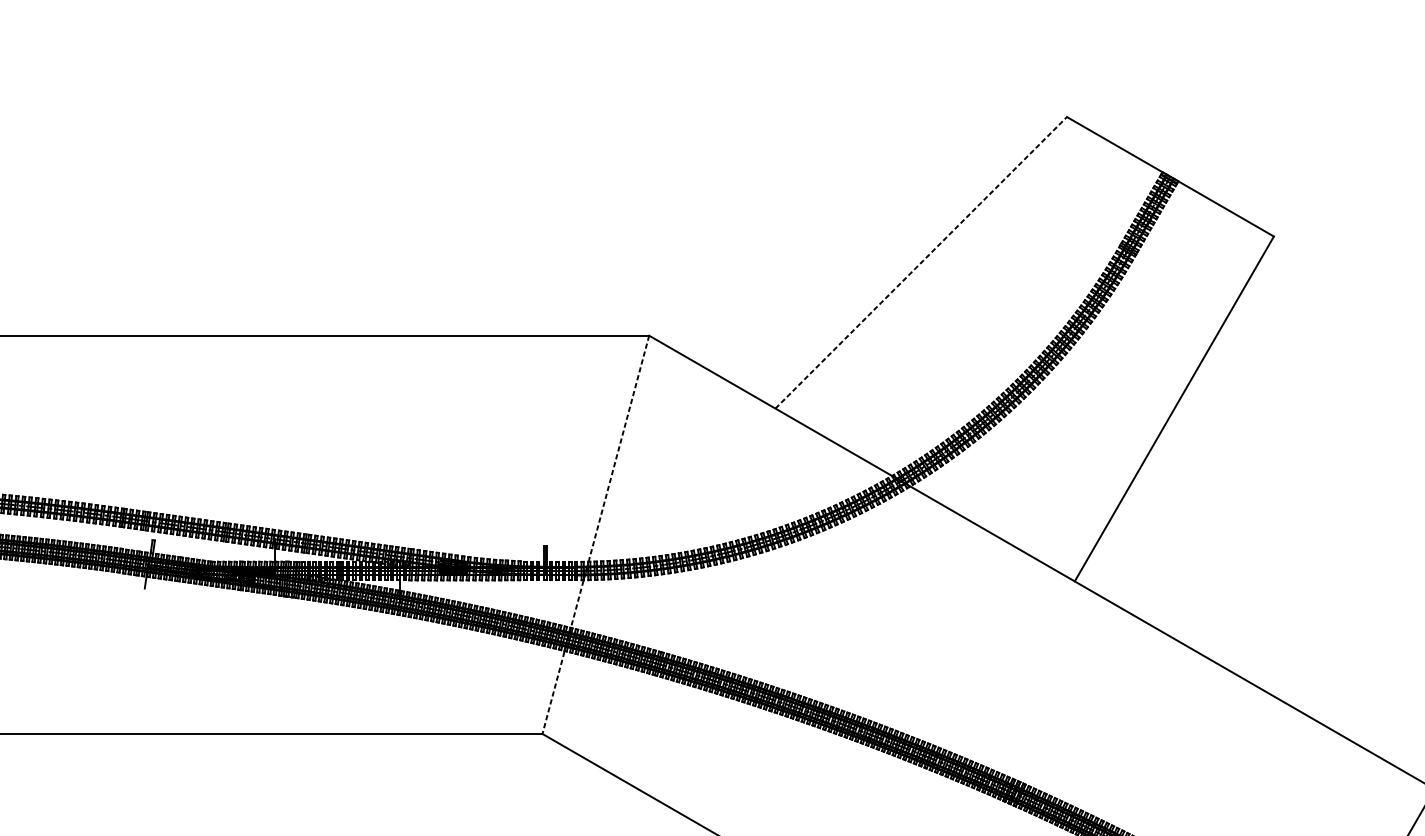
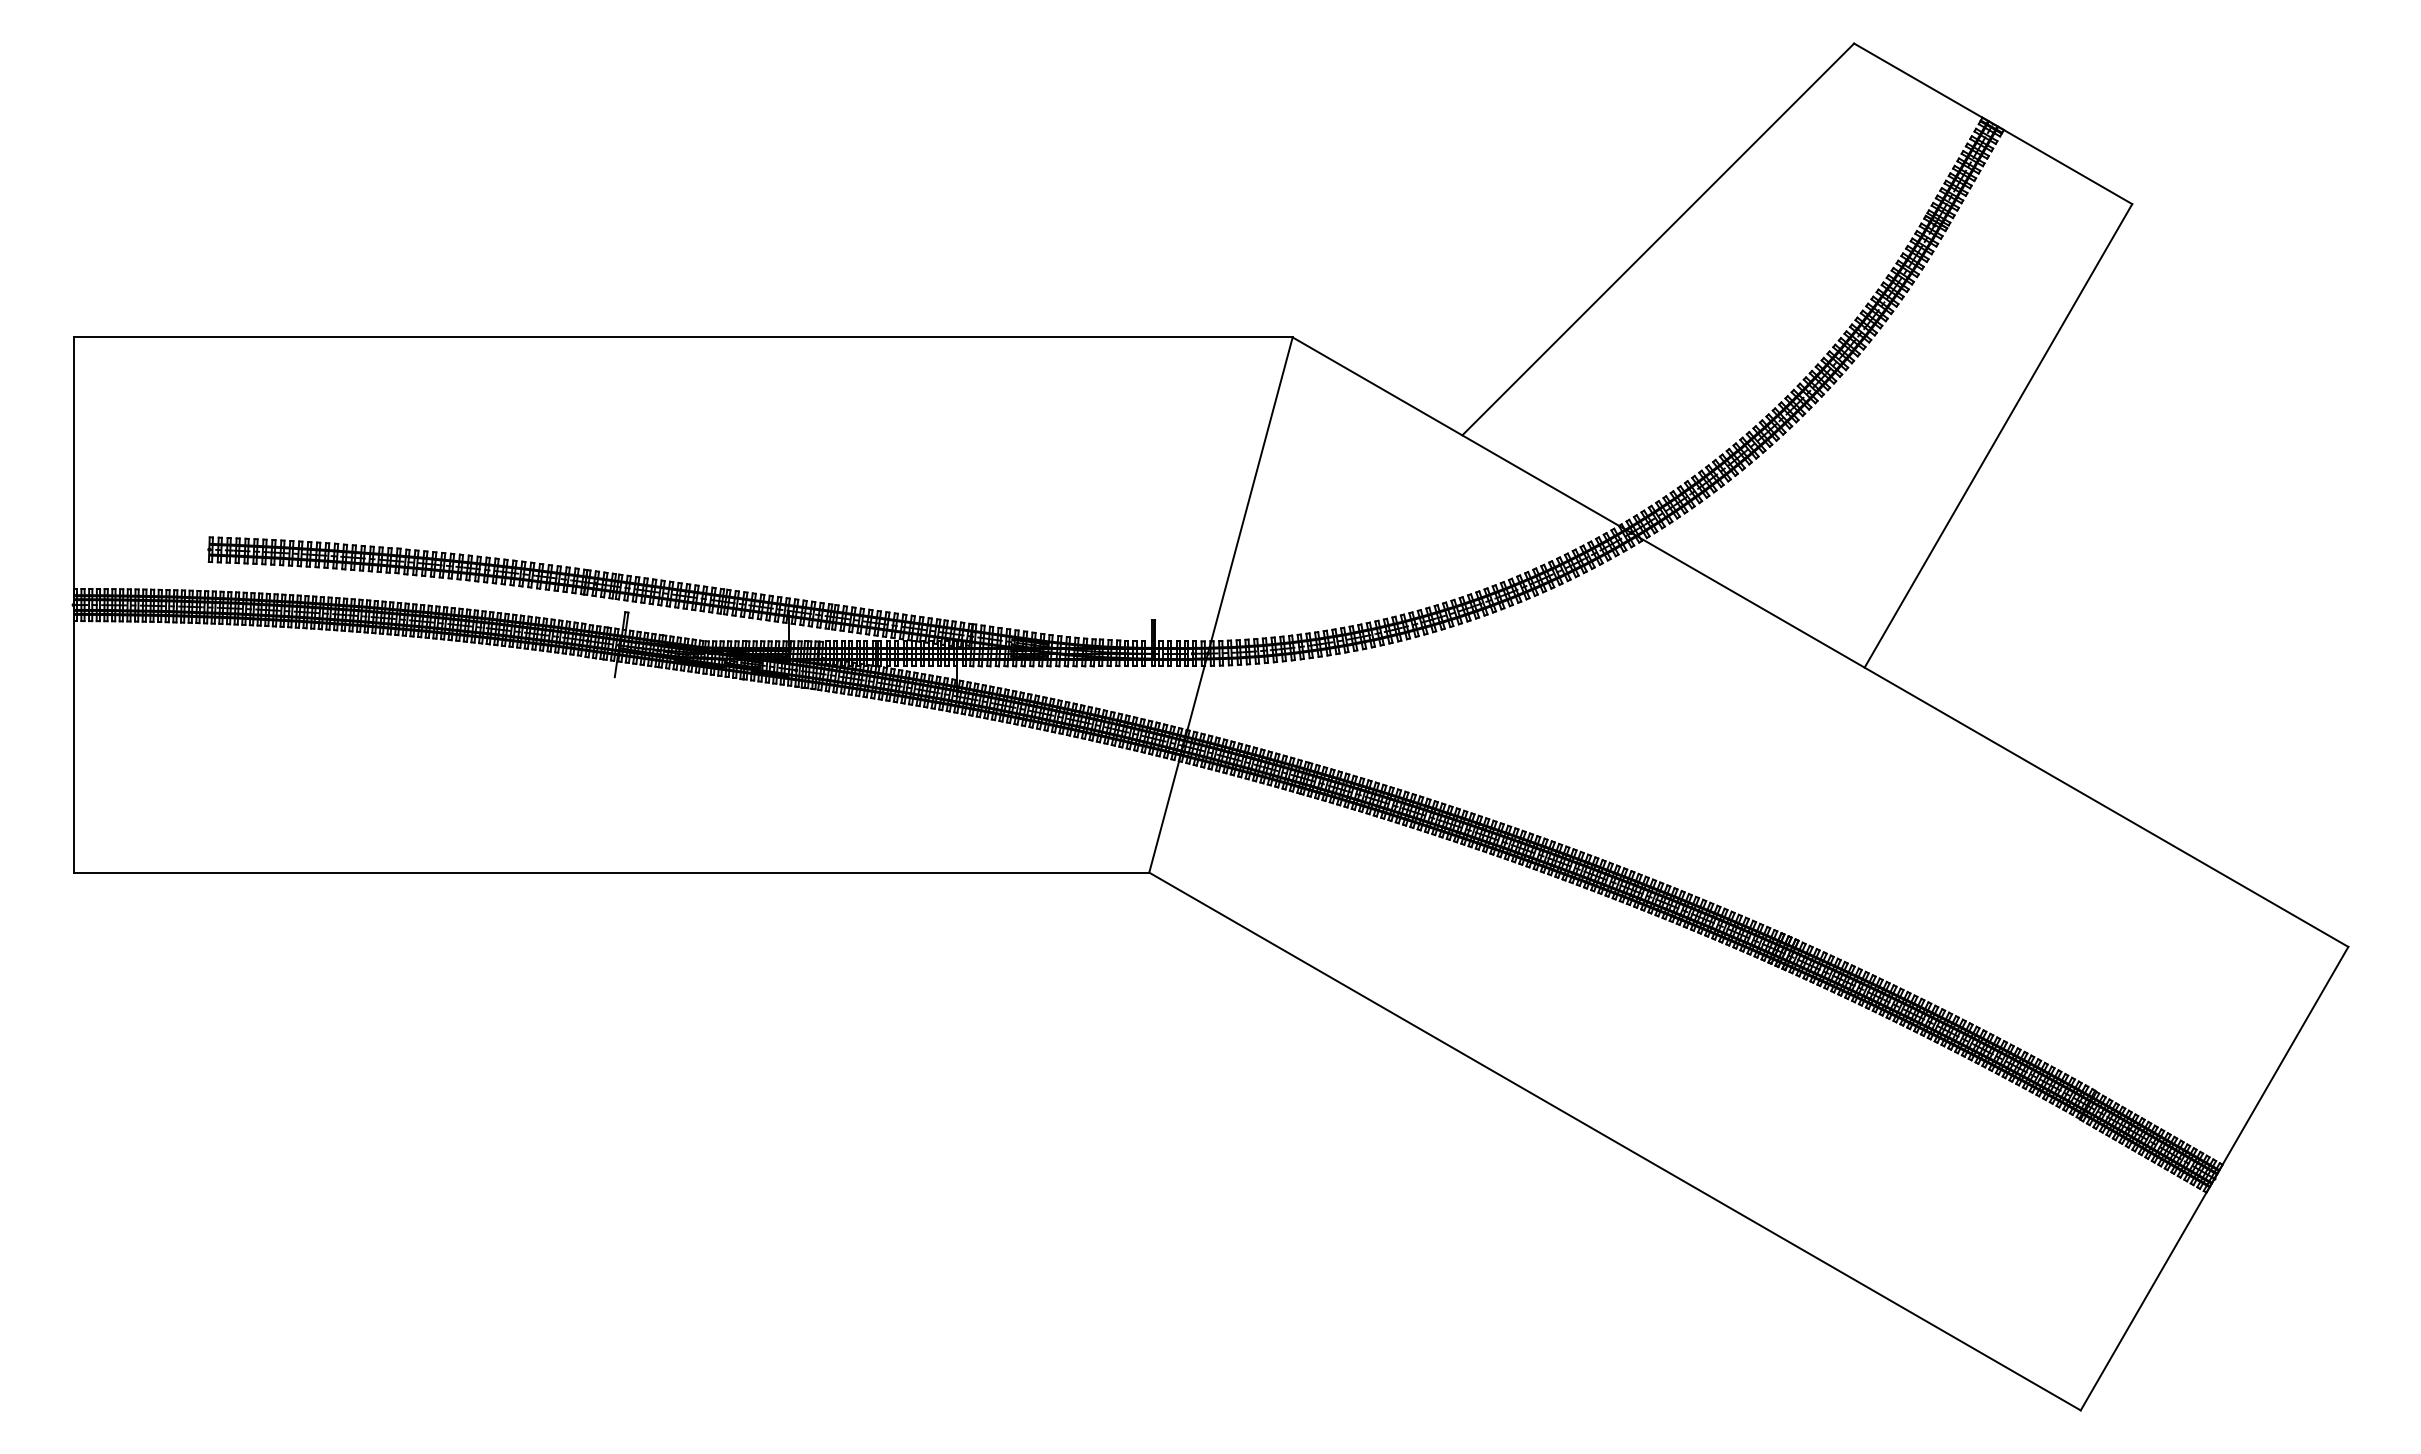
line: (921, 262) -> (1658, 239), dashed -> solid
line: (595, 535) -> (1220, 605), dashed -> solid

